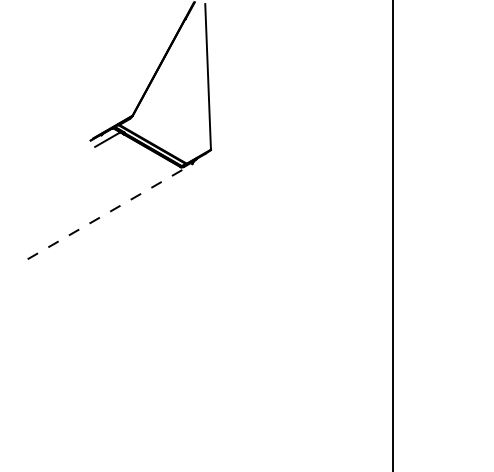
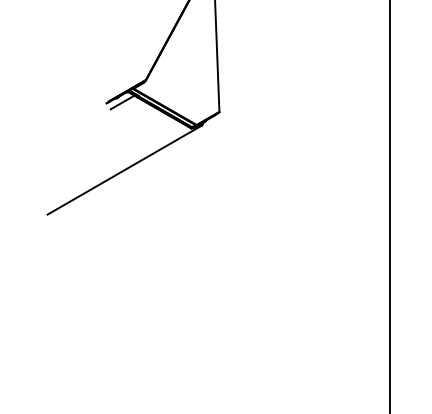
line: (109, 211) -> (124, 169), dashed -> solid

